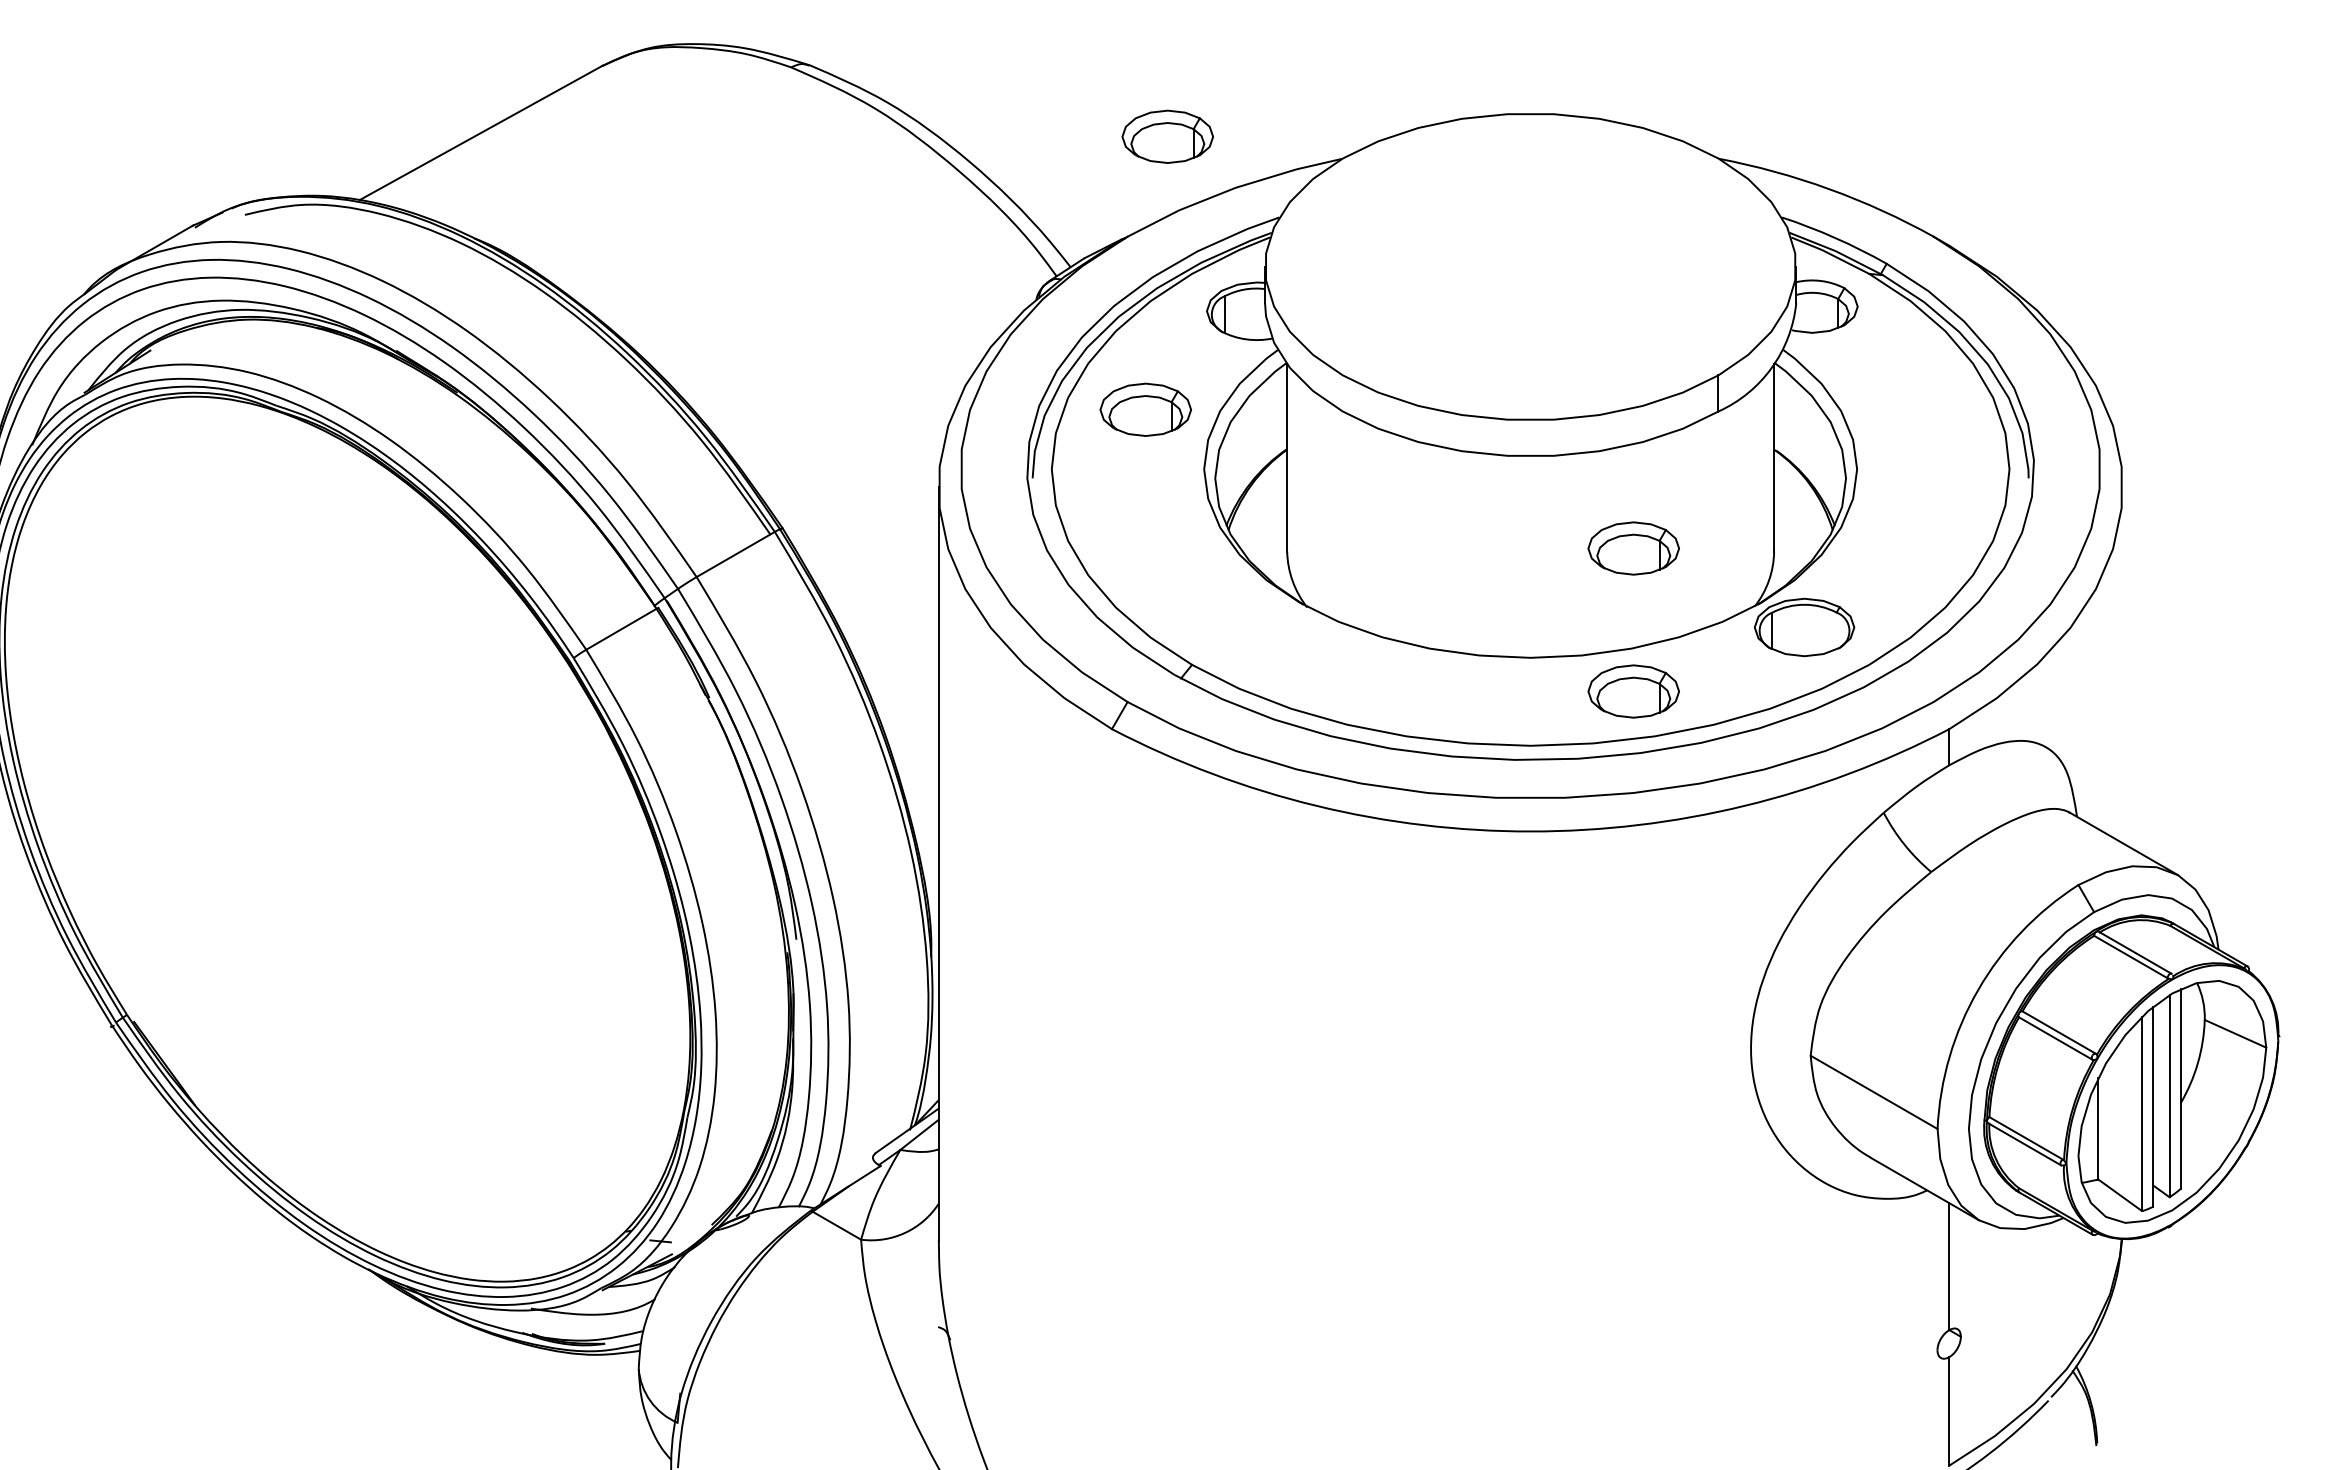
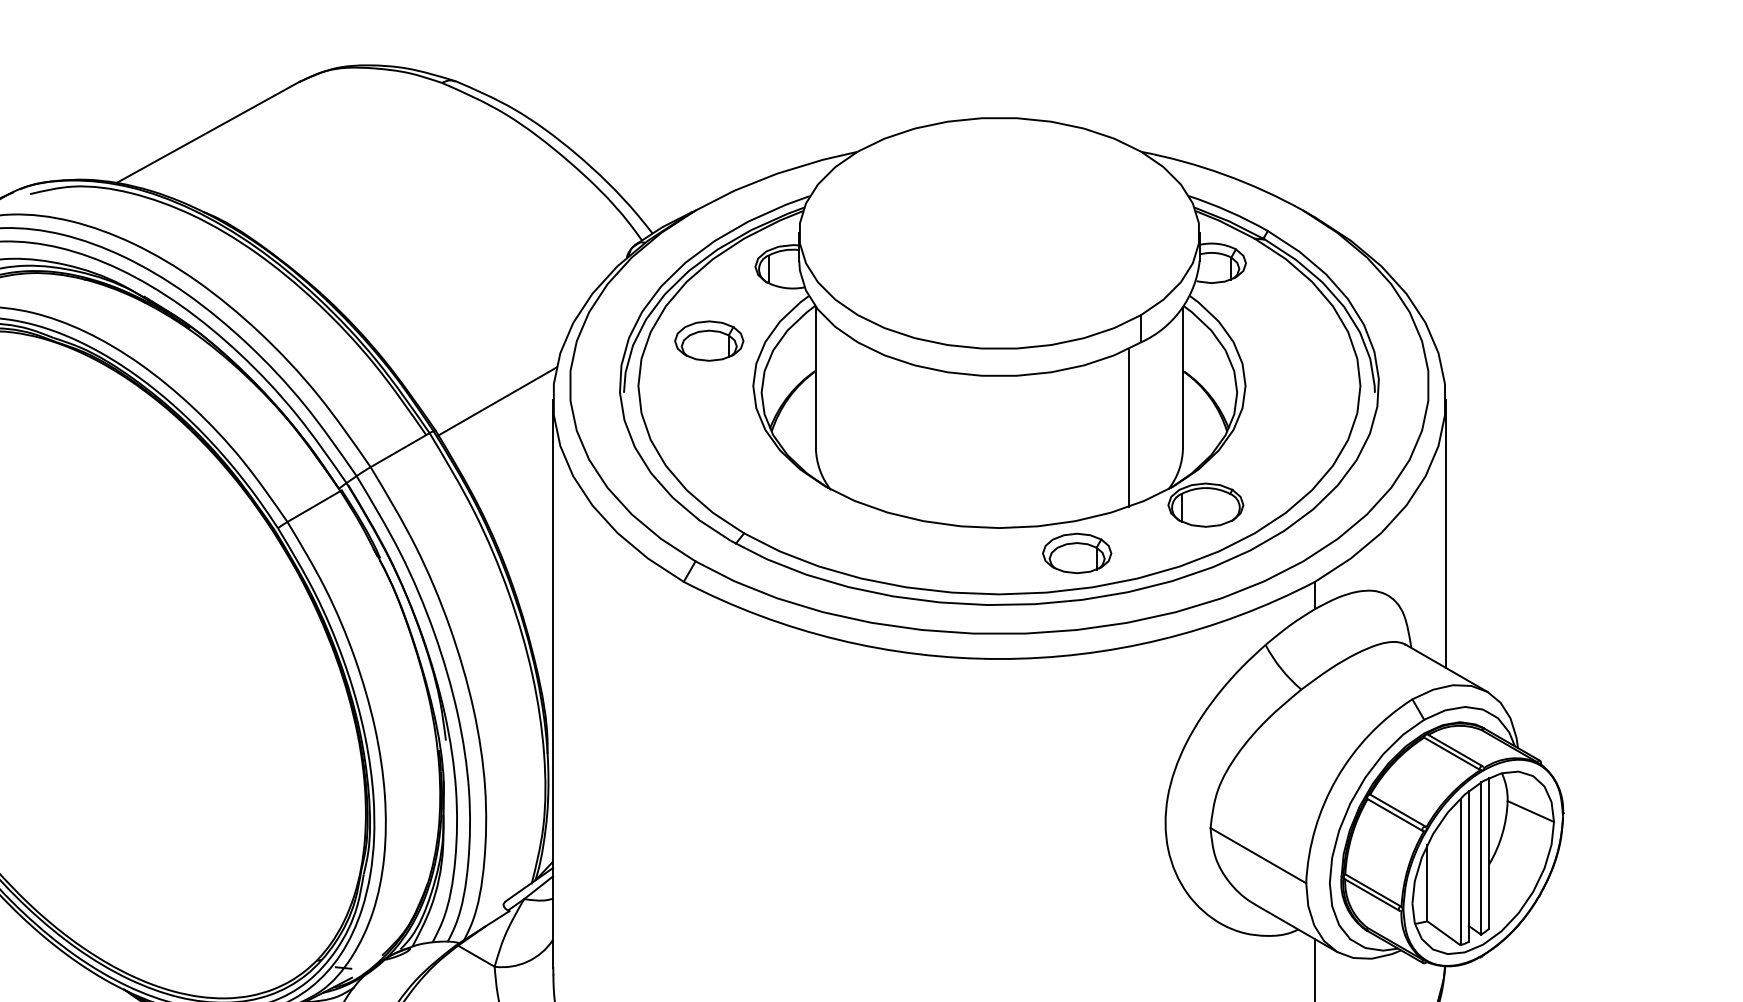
part: (1167, 136) -> (725, 135), removed
line: (864, 489) -> (497, 401), added
line: (1702, 524) -> (1128, 427), added
part: (1633, 548) -> (1076, 445), removed
line: (2122, 665) -> (1445, 533), added

